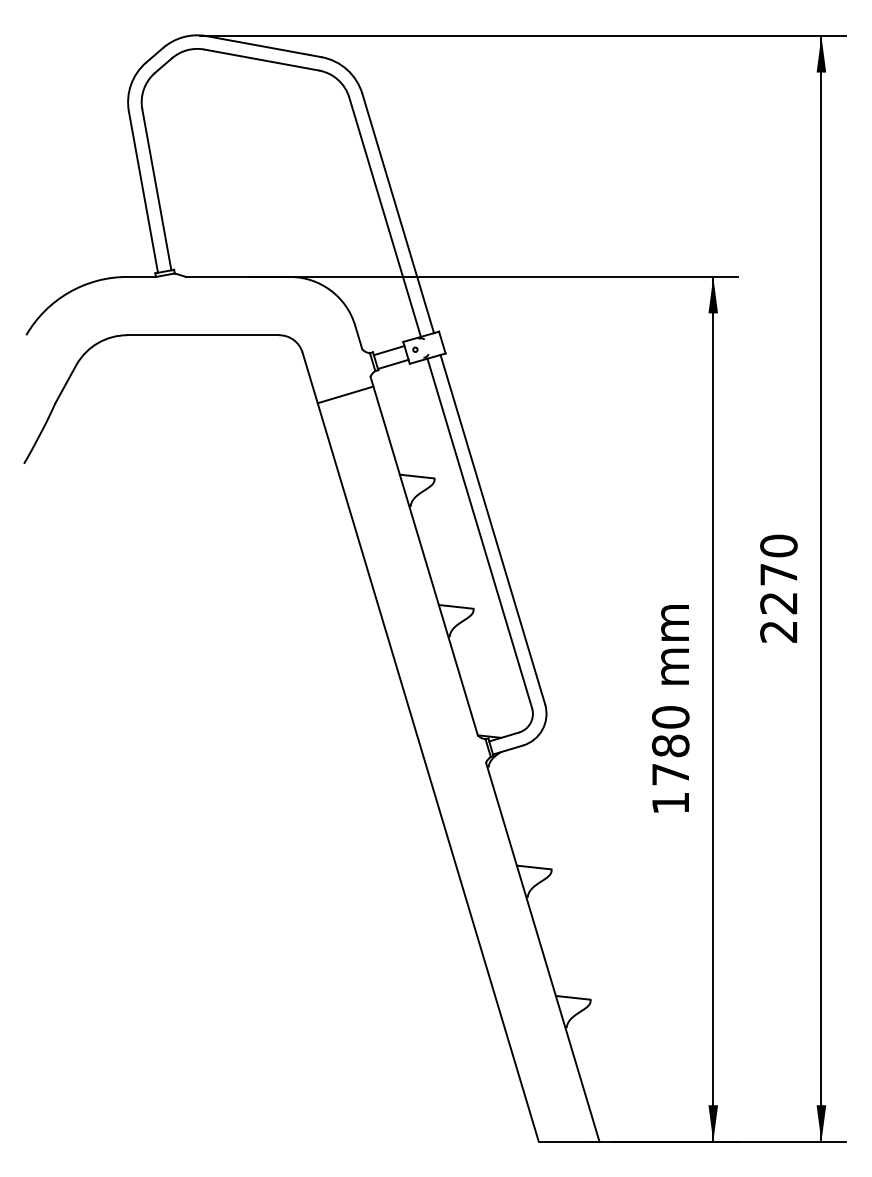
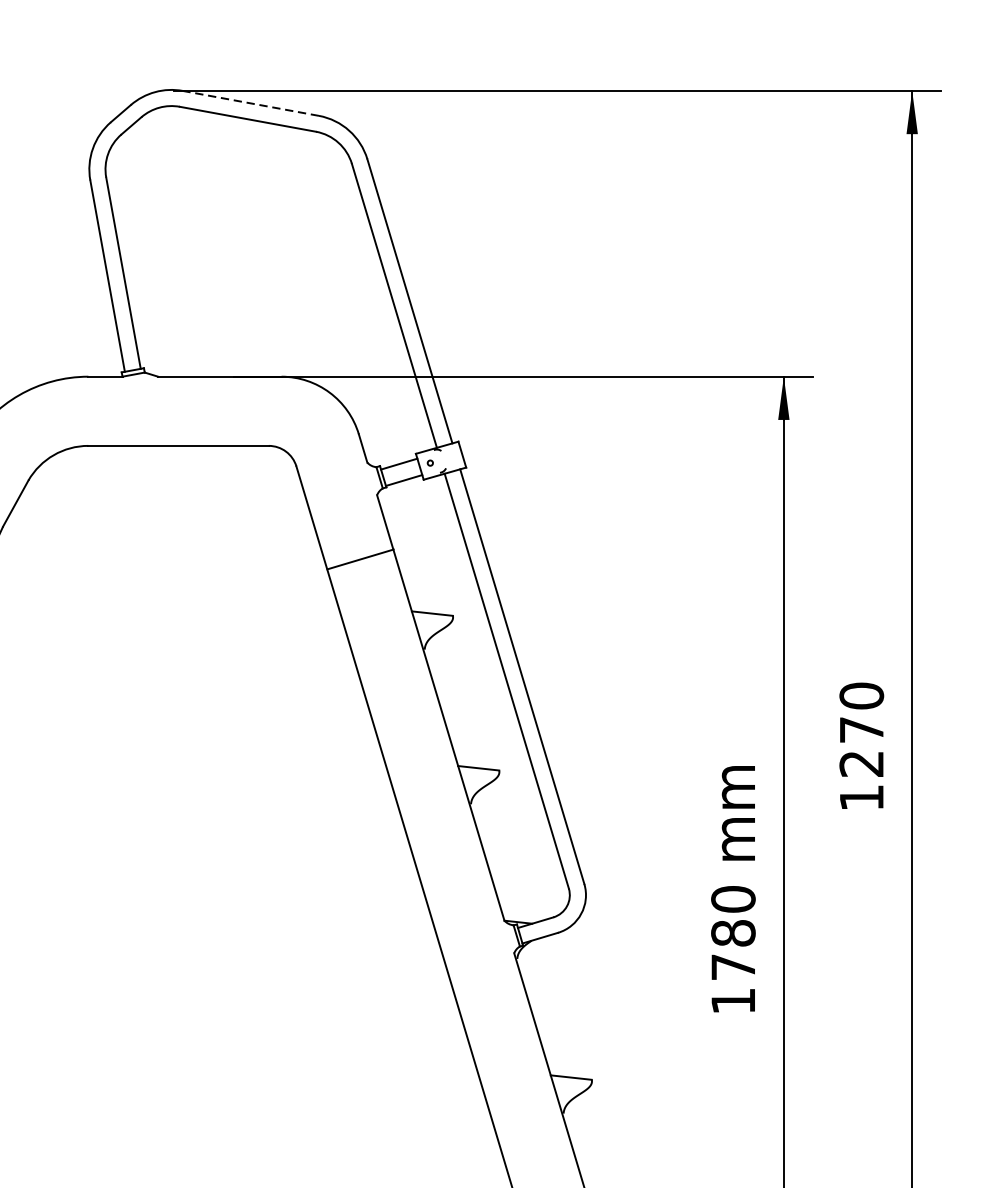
line: (263, 46) -> (250, 103), solid -> dashed
line: (345, 394) -> (360, 558), moved
text: (778, 631) -> (861, 797), 2270 -> 1270

